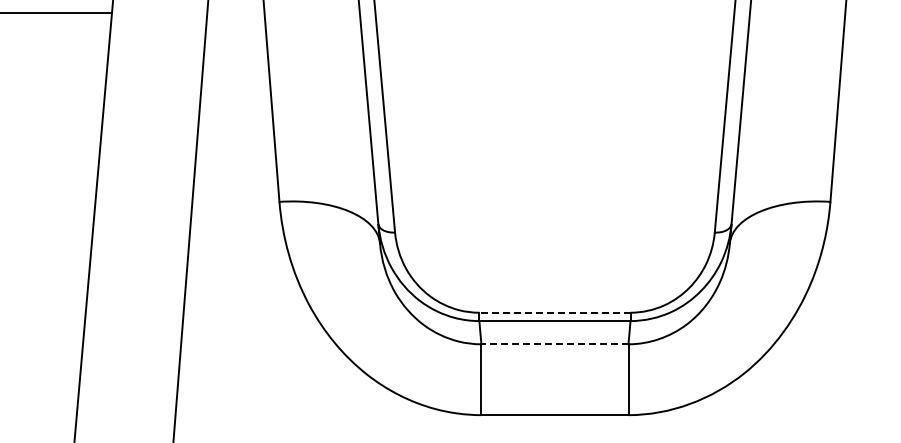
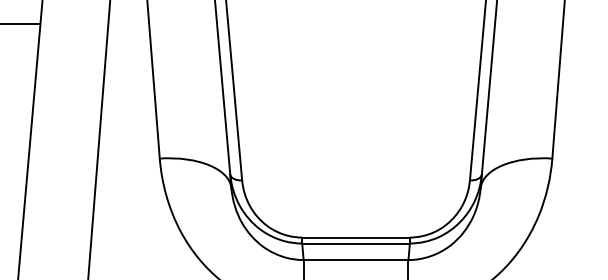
line: (554, 312) -> (355, 237), dashed -> solid
line: (554, 344) -> (355, 260), dashed -> solid

